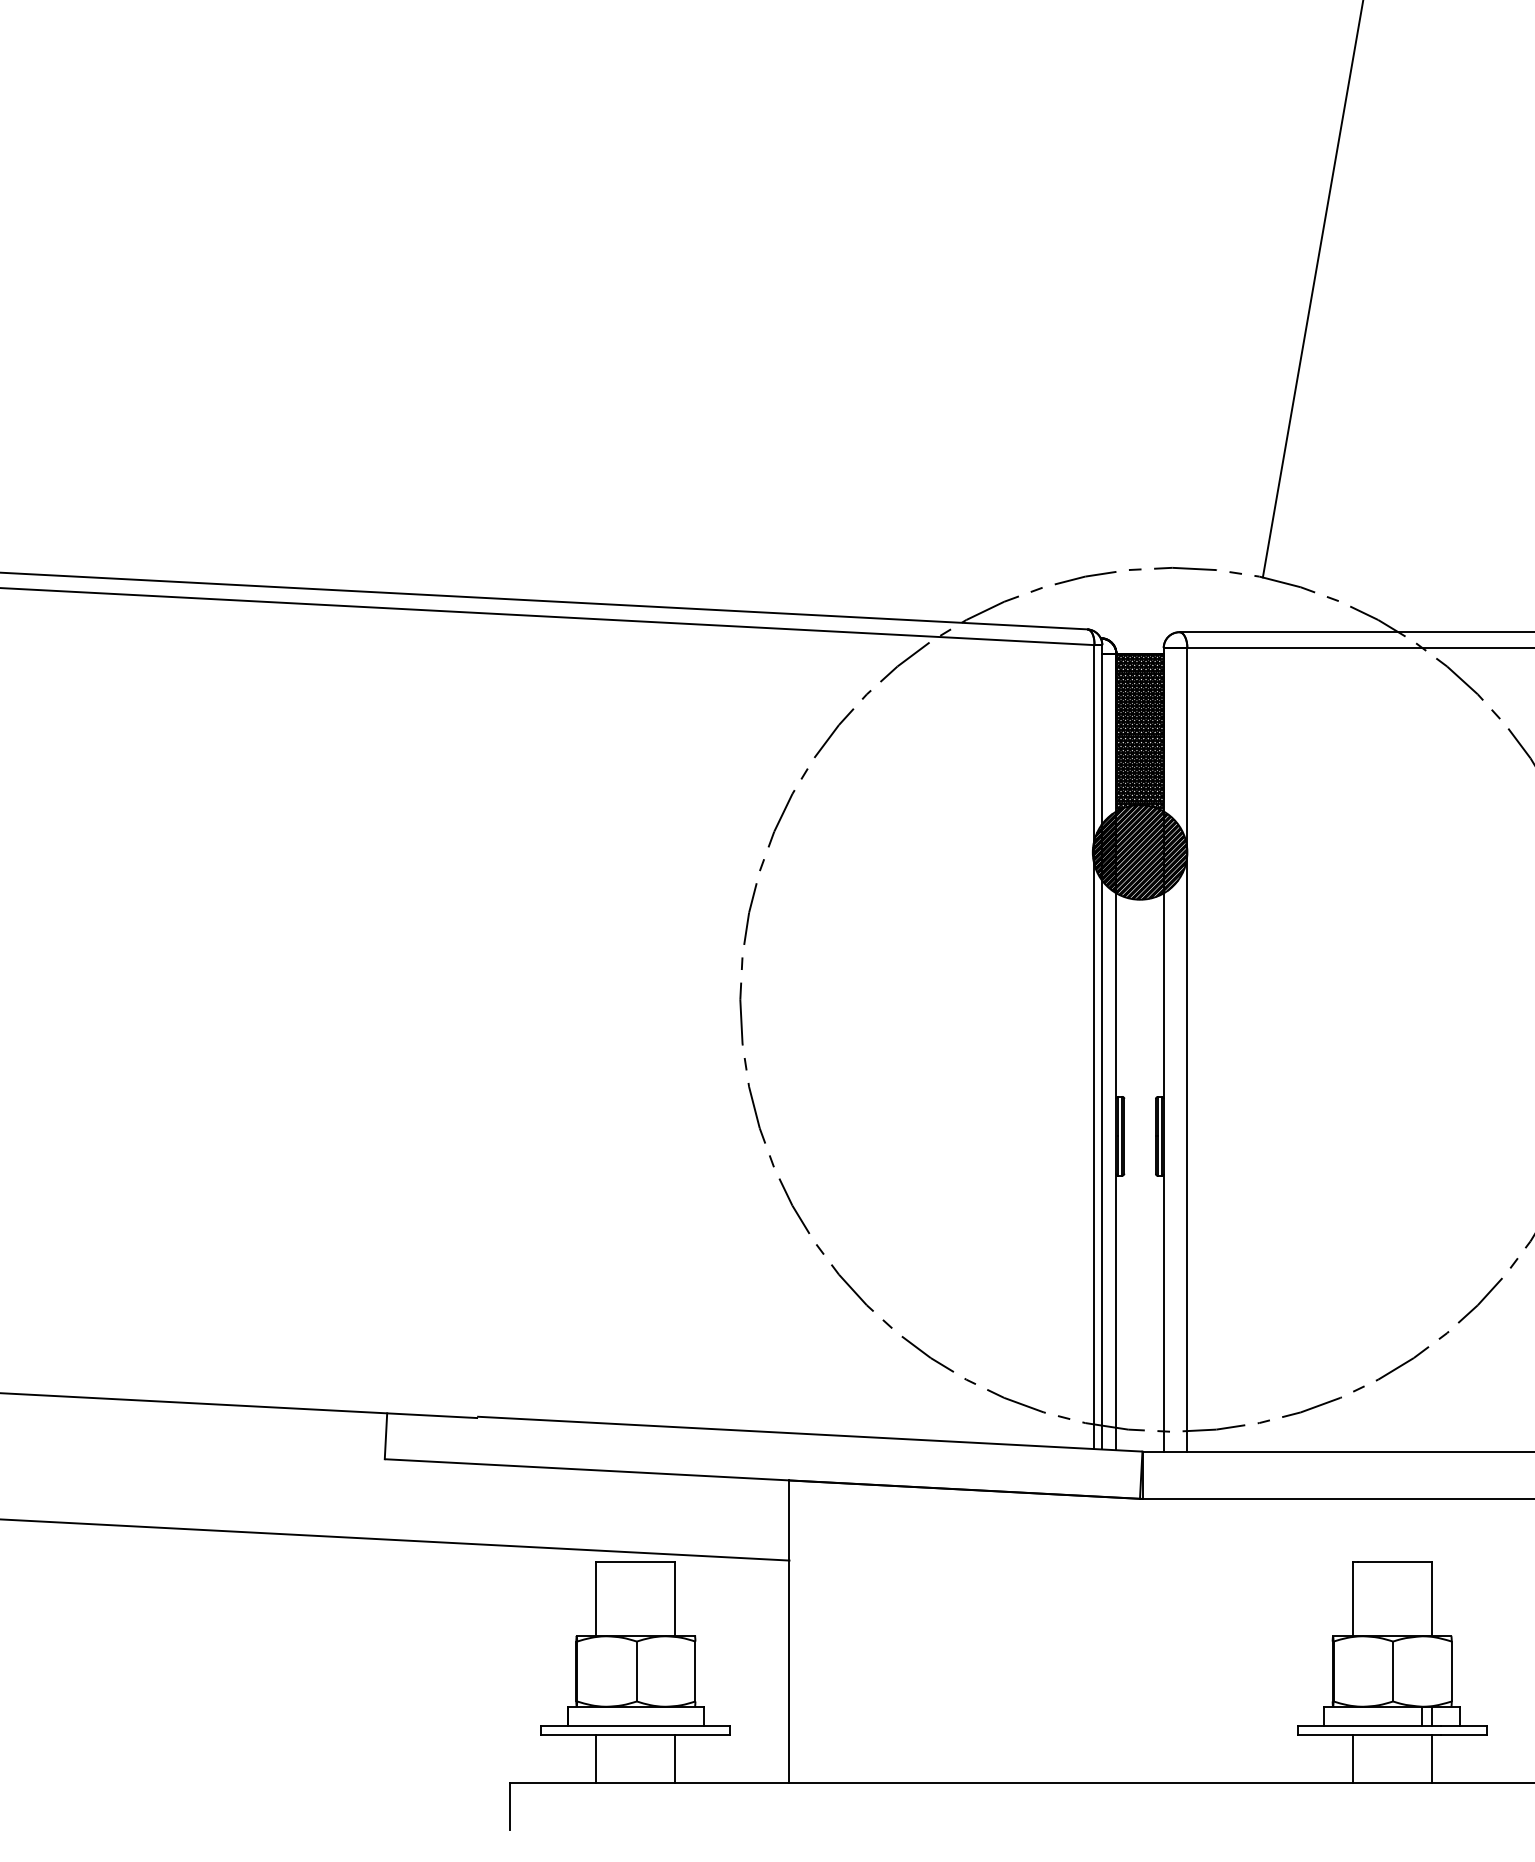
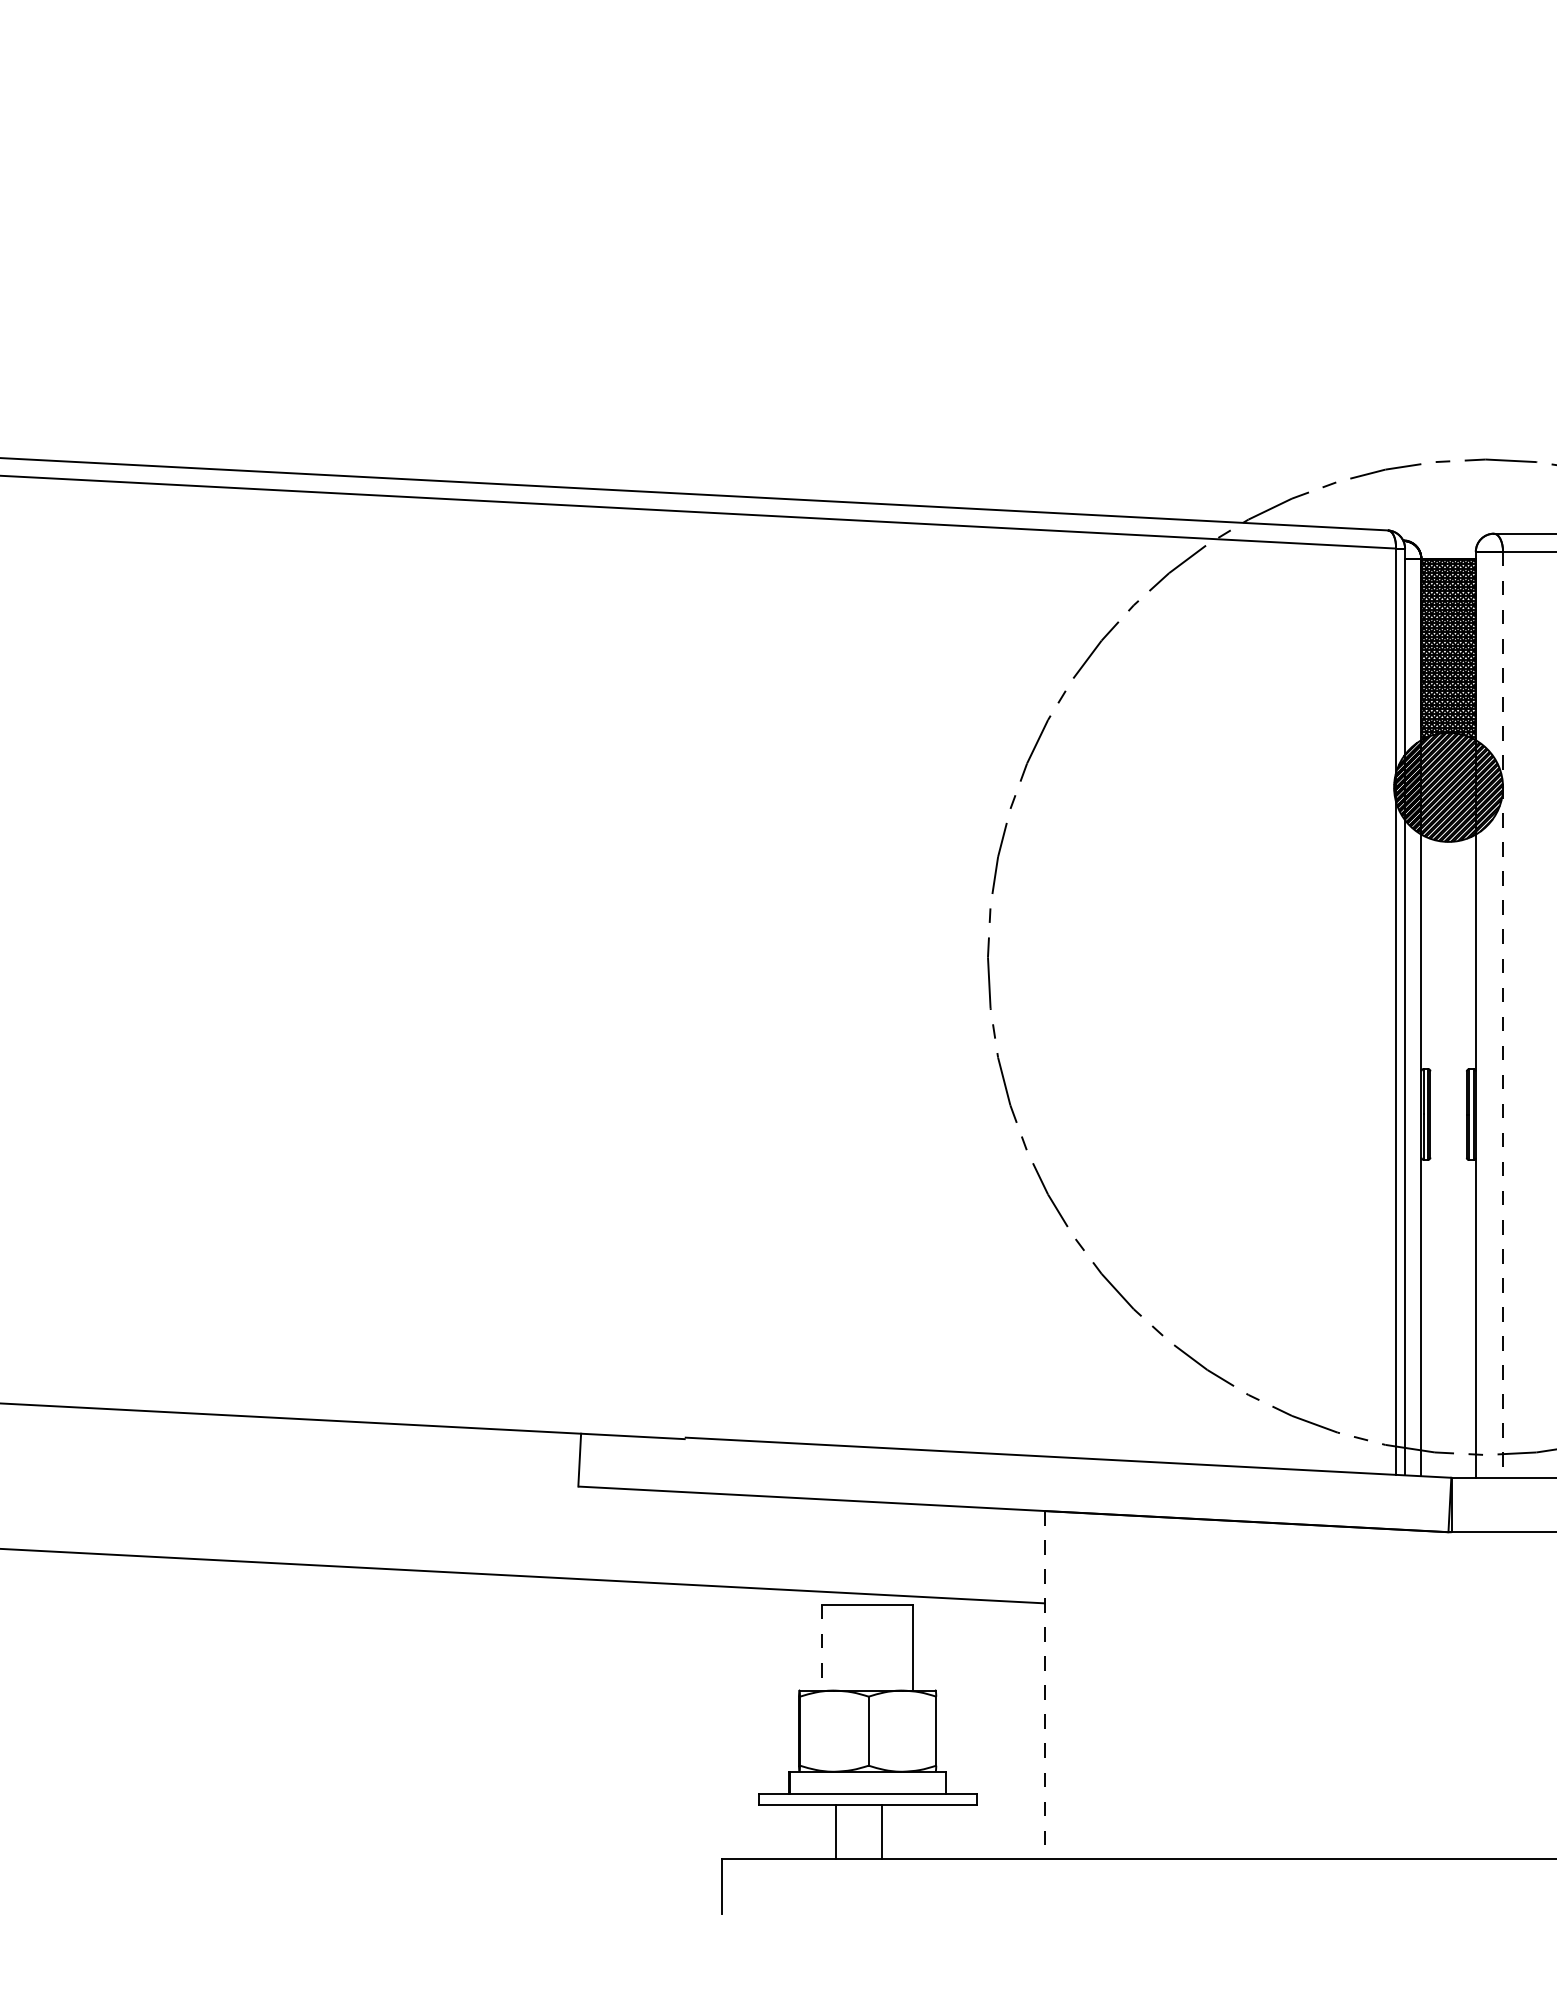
line: (1187, 1049) -> (1503, 1014), solid -> dashed
line: (596, 1599) -> (822, 1648), solid -> dashed
line: (789, 1631) -> (1044, 1685), solid -> dashed
line: (596, 1758) -> (882, 1831), moved
line: (675, 1758) -> (836, 1831), moved

